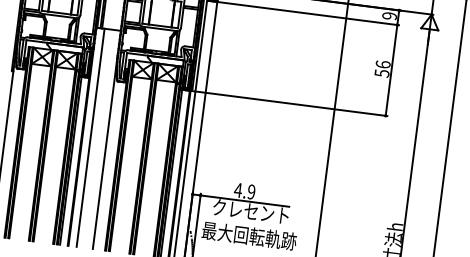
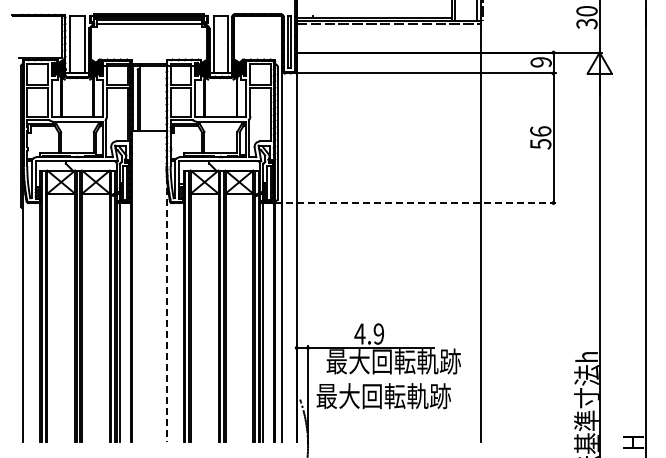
line: (289, 103) -> (416, 202), solid -> dashed
line: (90, 137) -> (143, 286), removed
line: (105, 152) -> (166, 304), solid -> dashed
text: (259, 212) -> (393, 361), クレセント -> 最大回転軌跡

